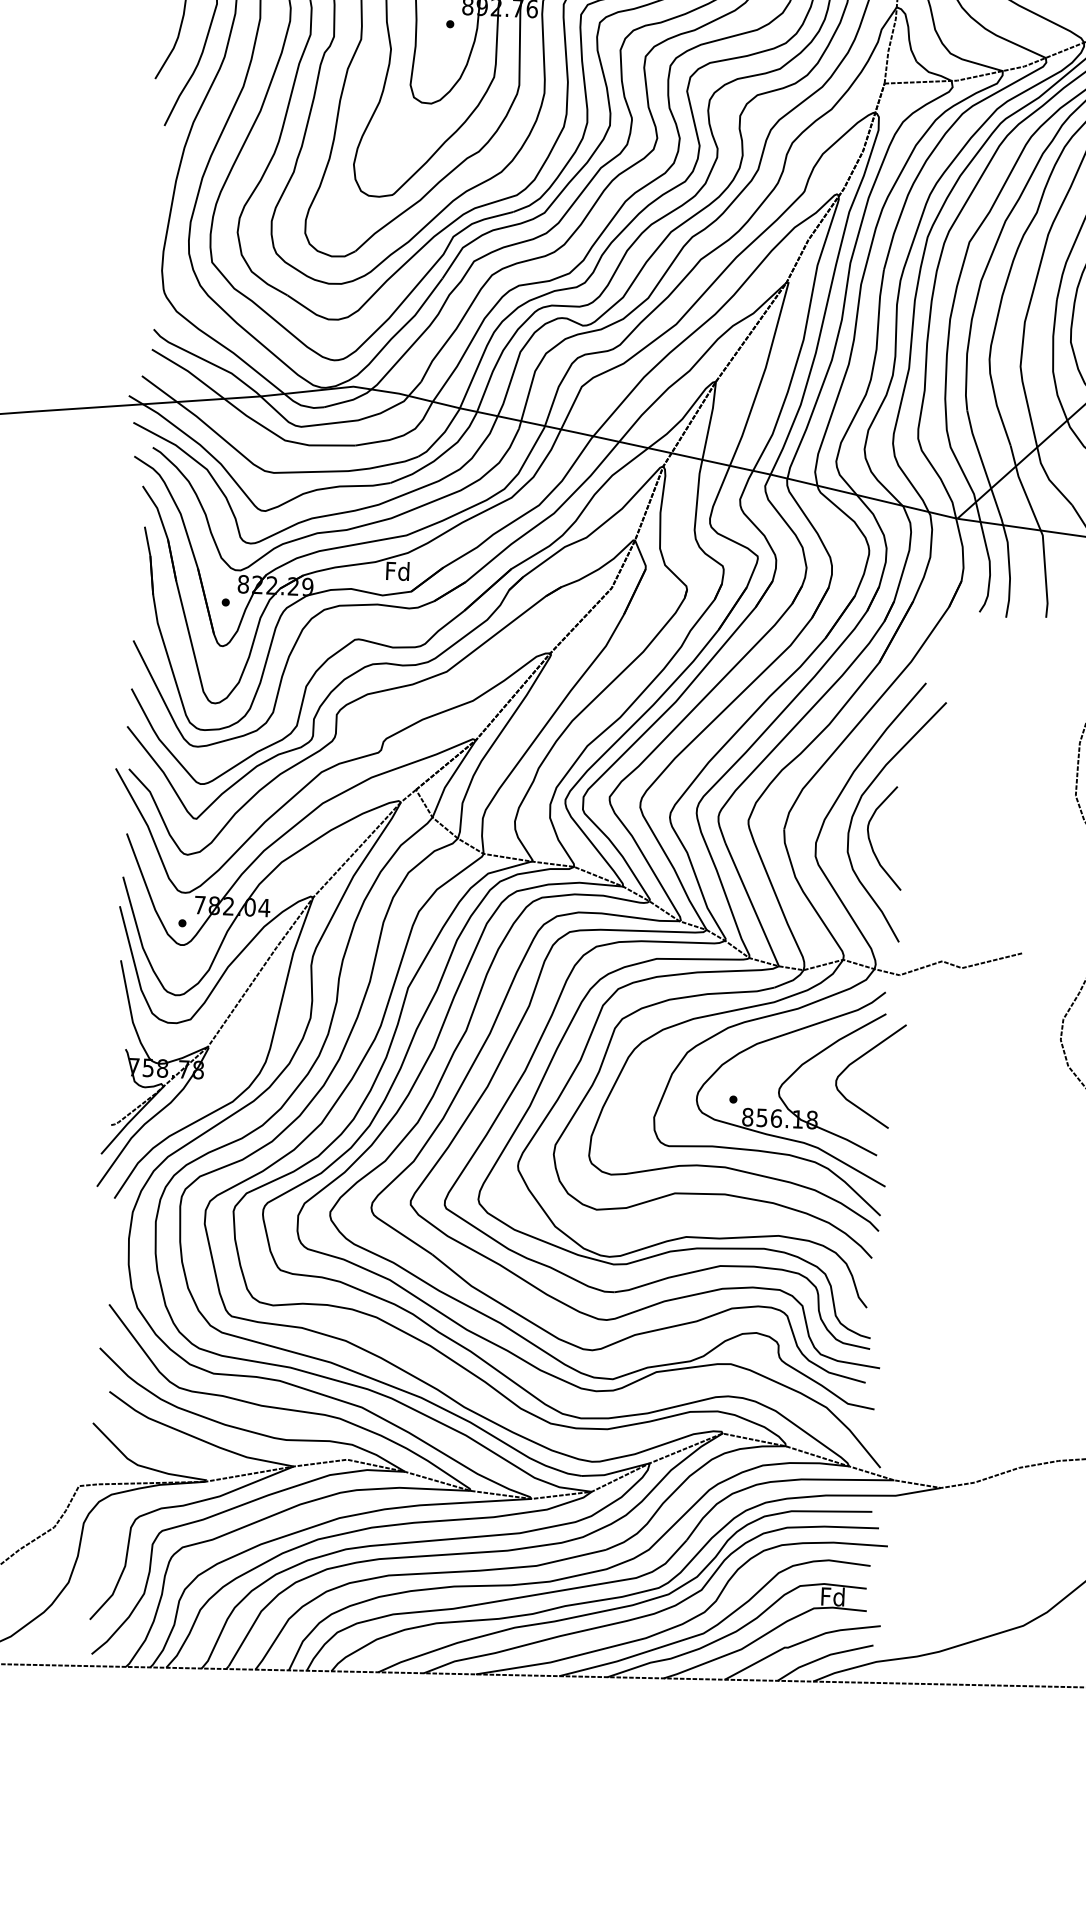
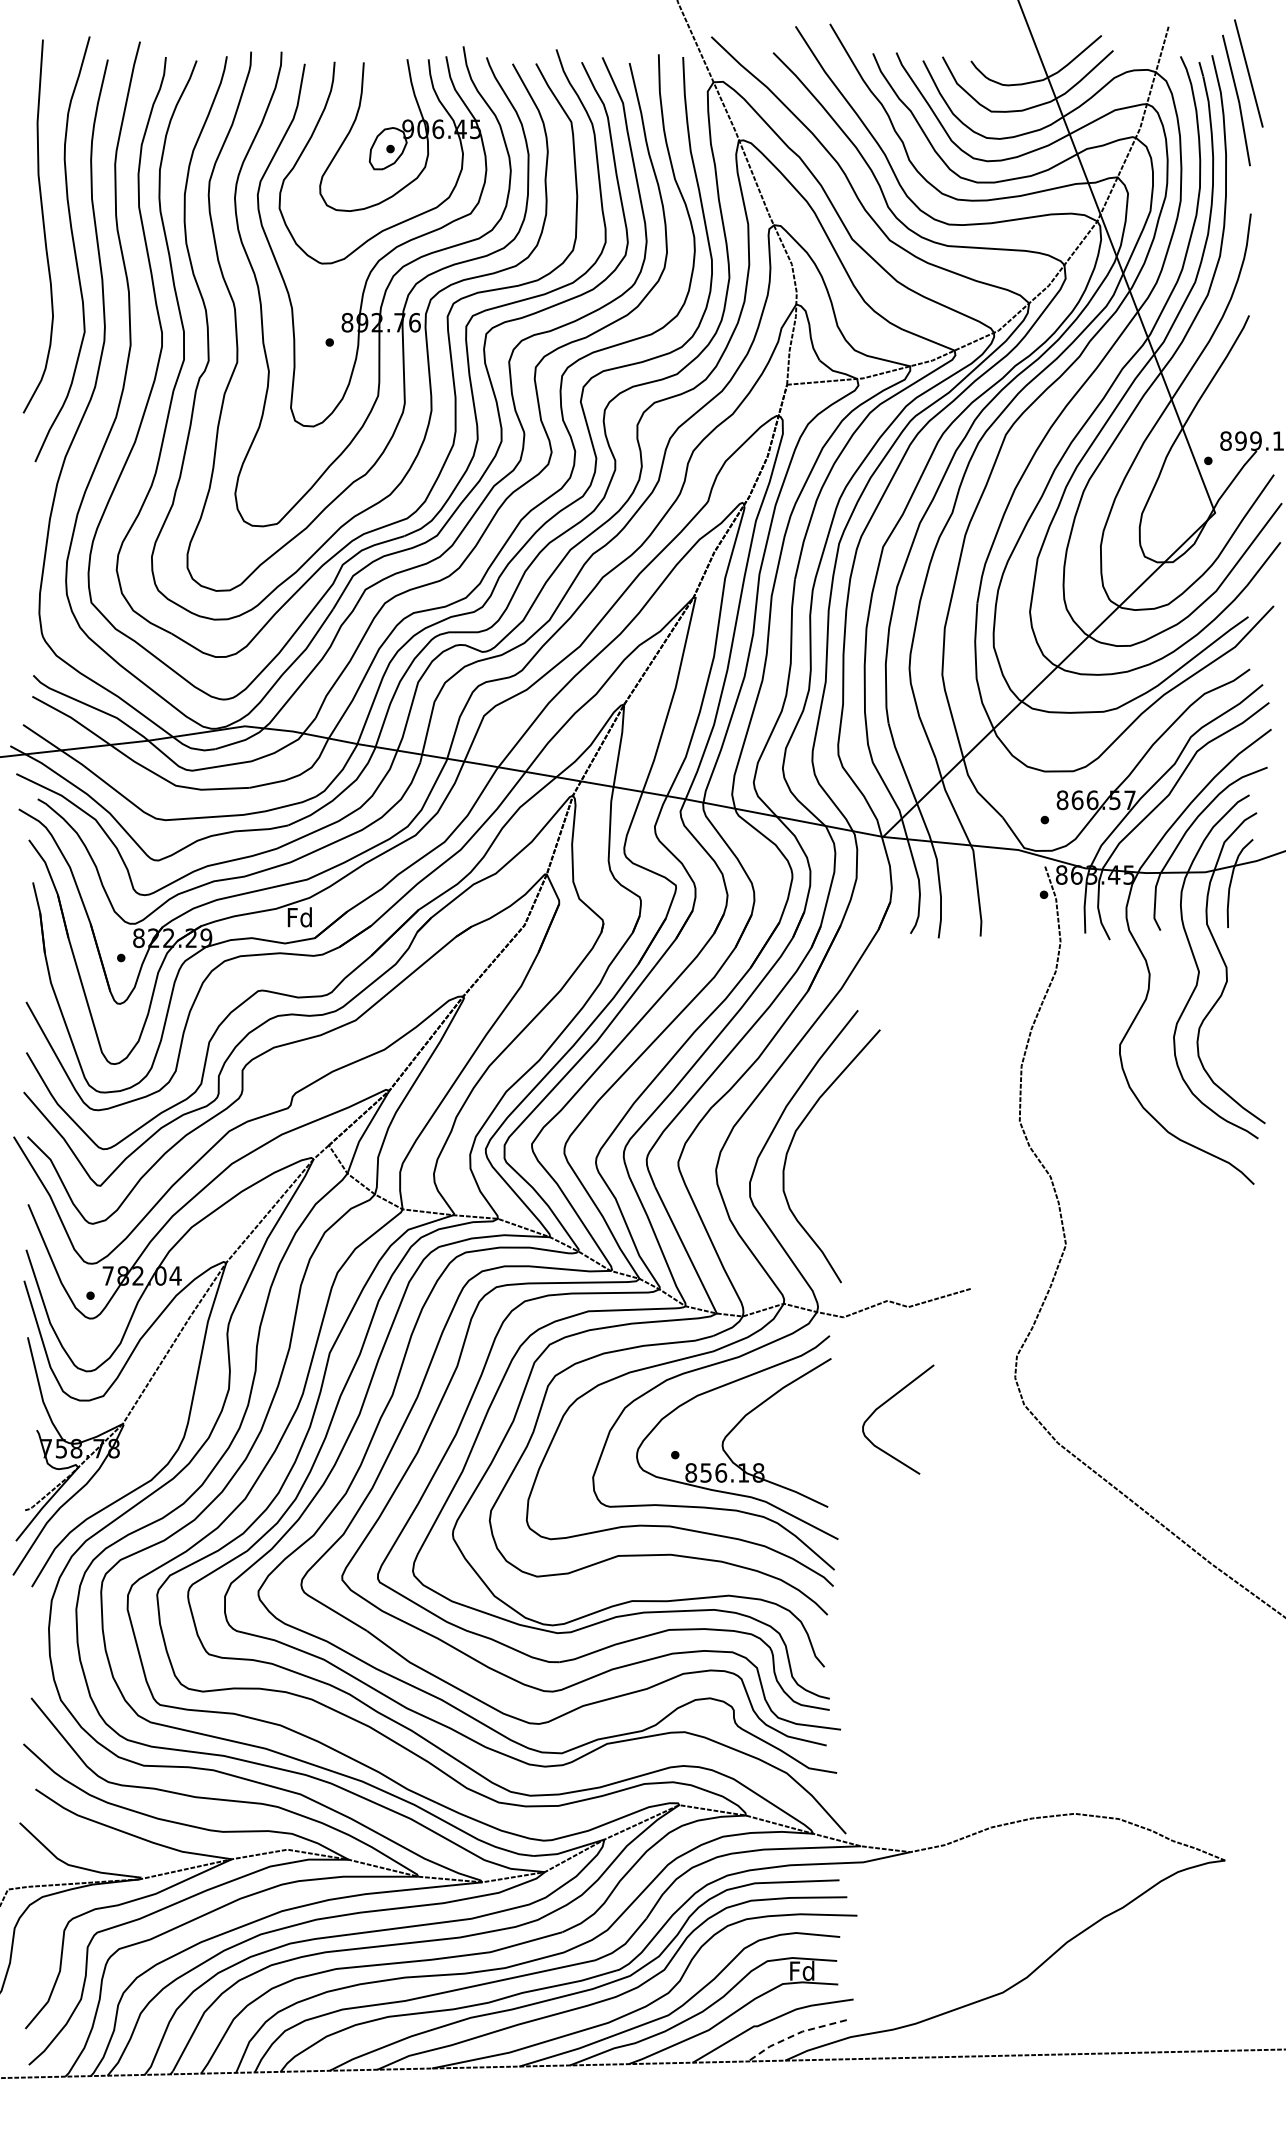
curve: (871, 841) -> (807, 1178), removed
curve: (860, 1058) -> (887, 1402), moved
line: (822, 1658) -> (794, 2035), solid -> dashed

